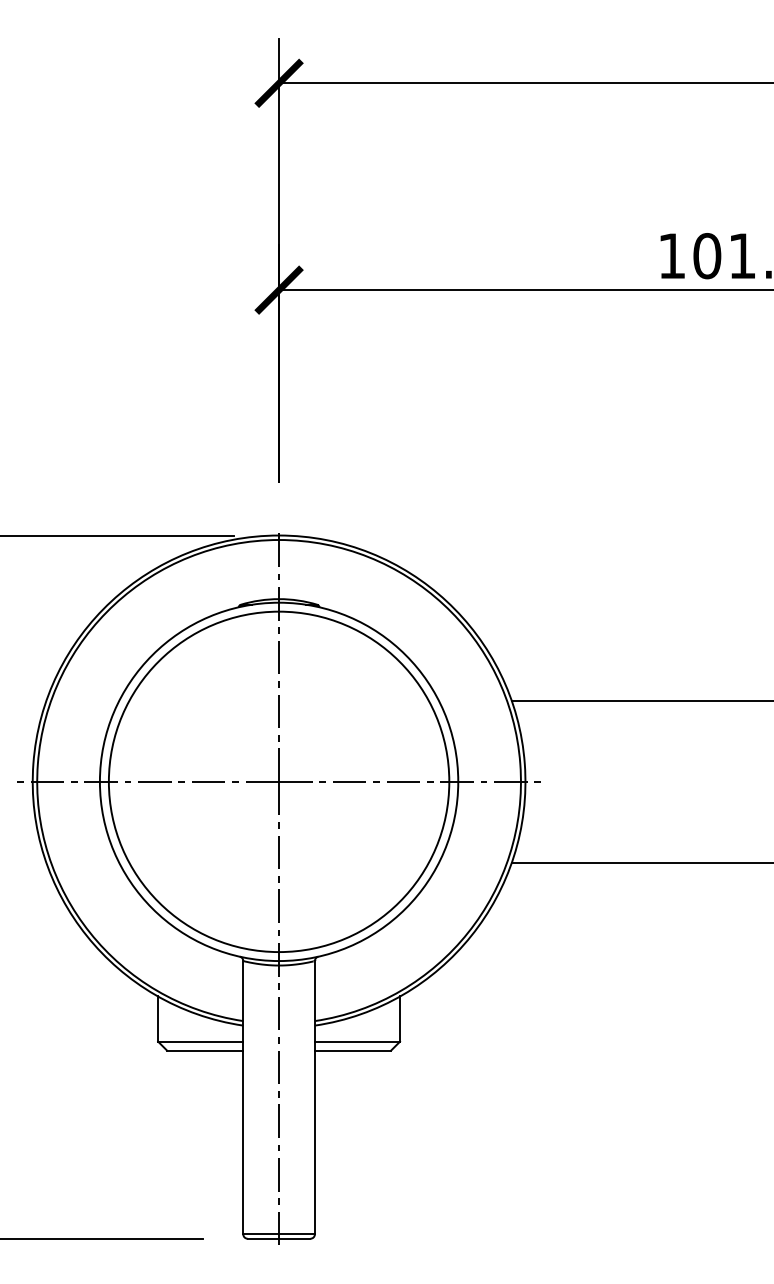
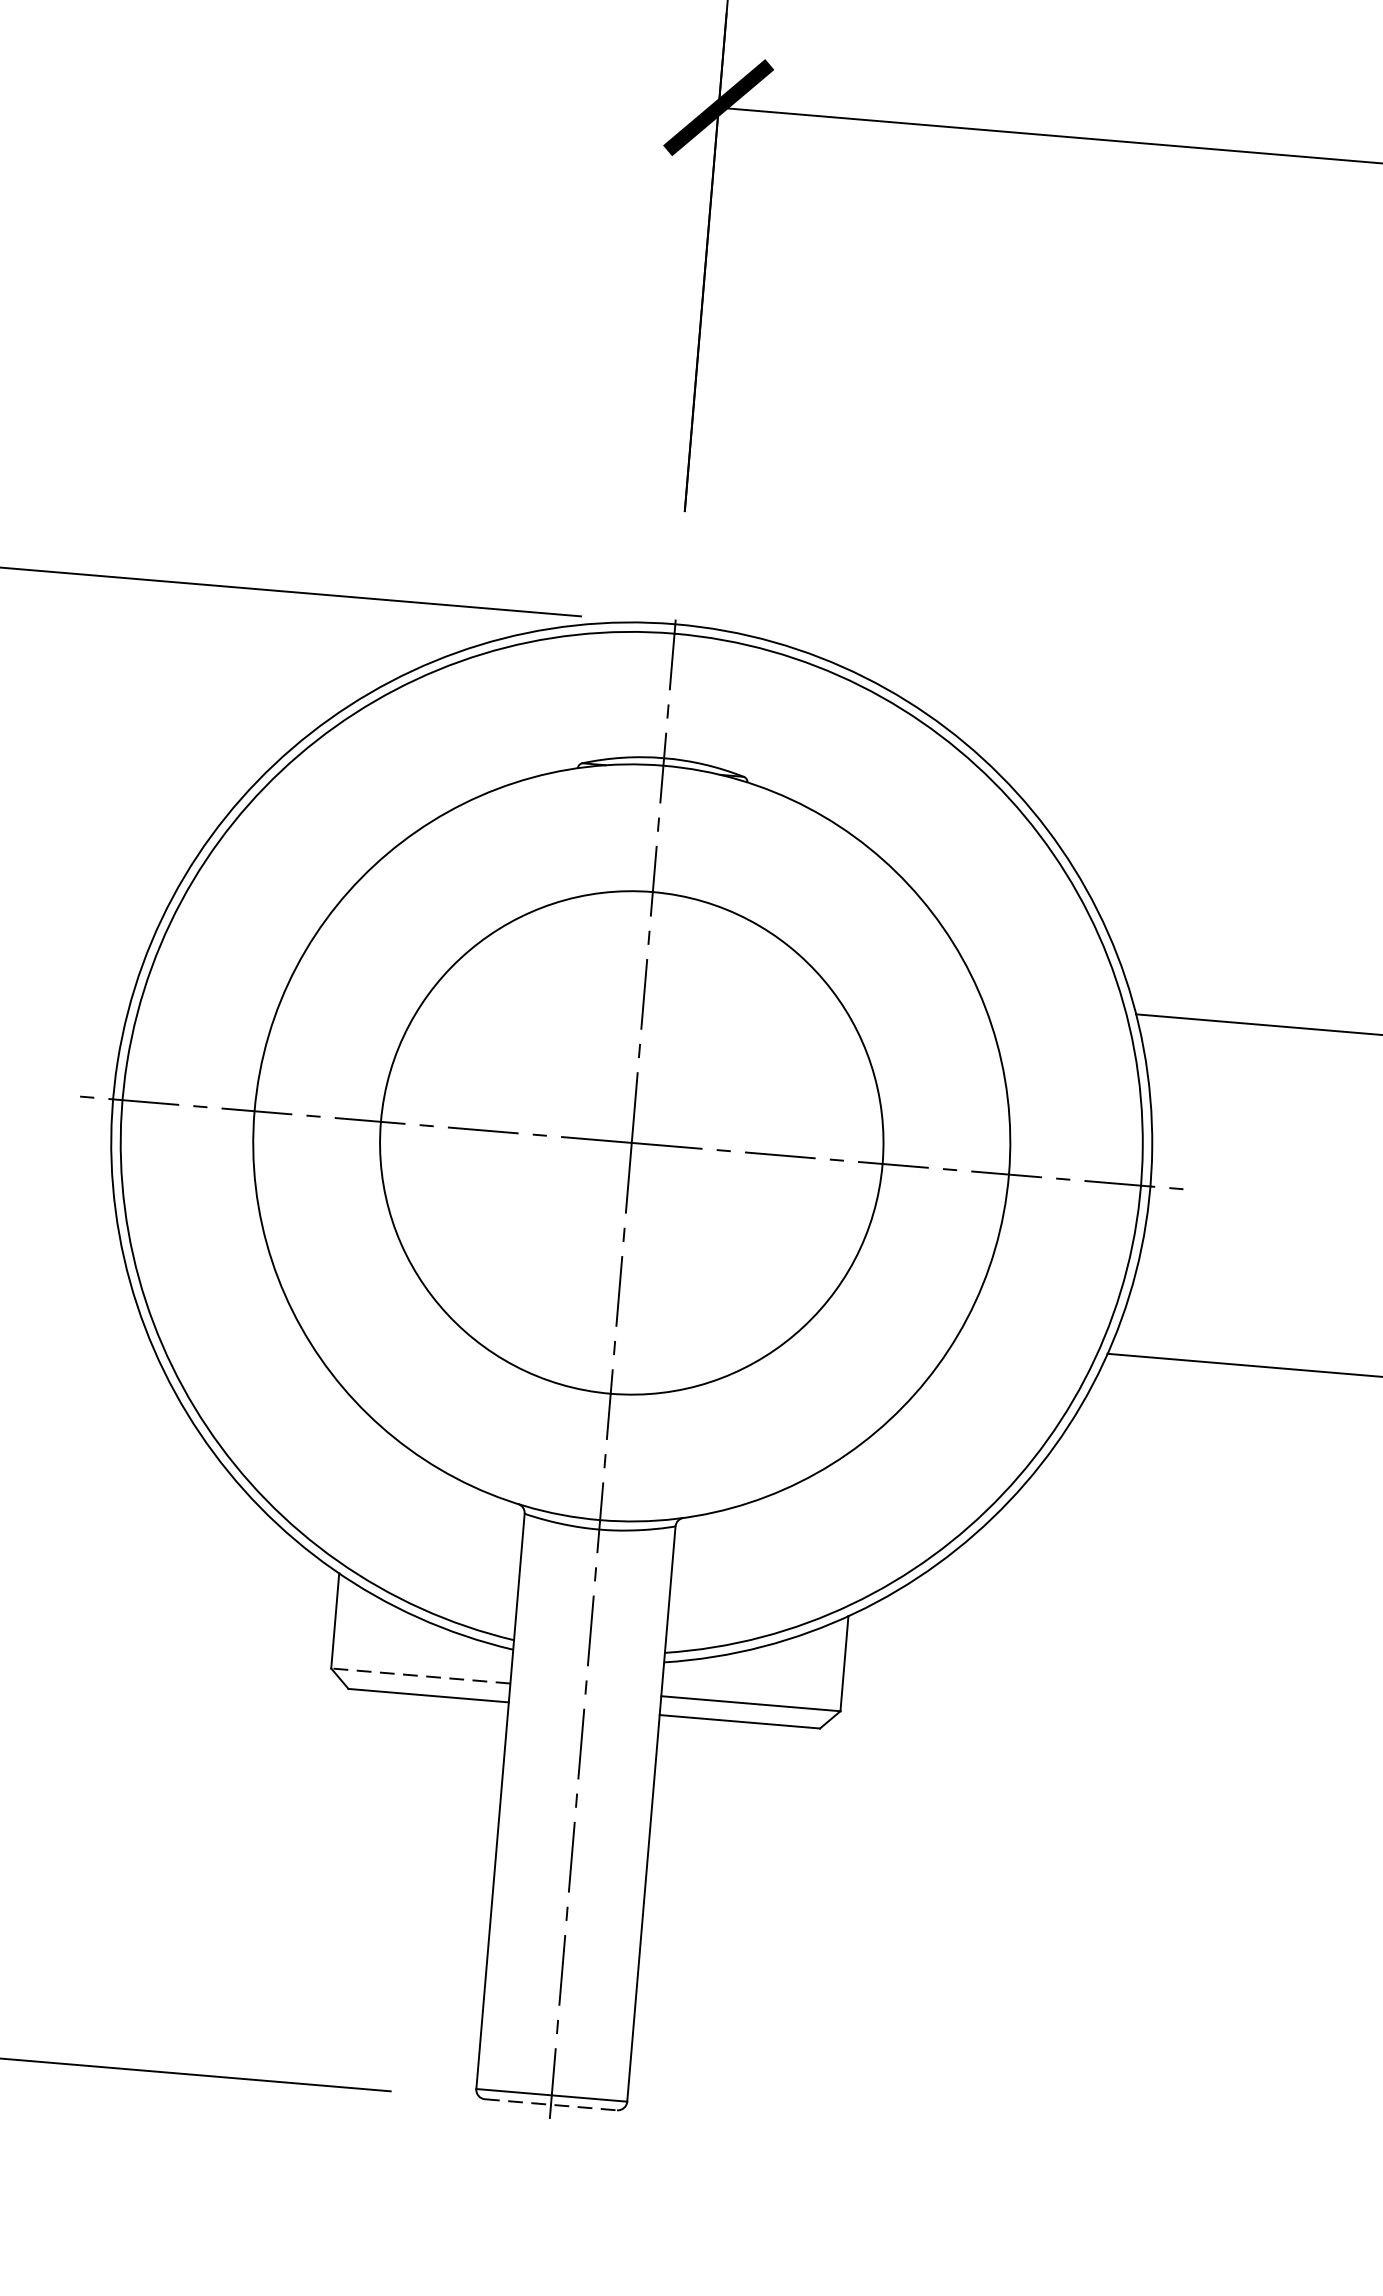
circle: (278, 781) -> (630, 1142), size x0.7
line: (200, 1041) -> (420, 1675), solid -> dashed
line: (279, 1238) -> (551, 2104), solid -> dashed

